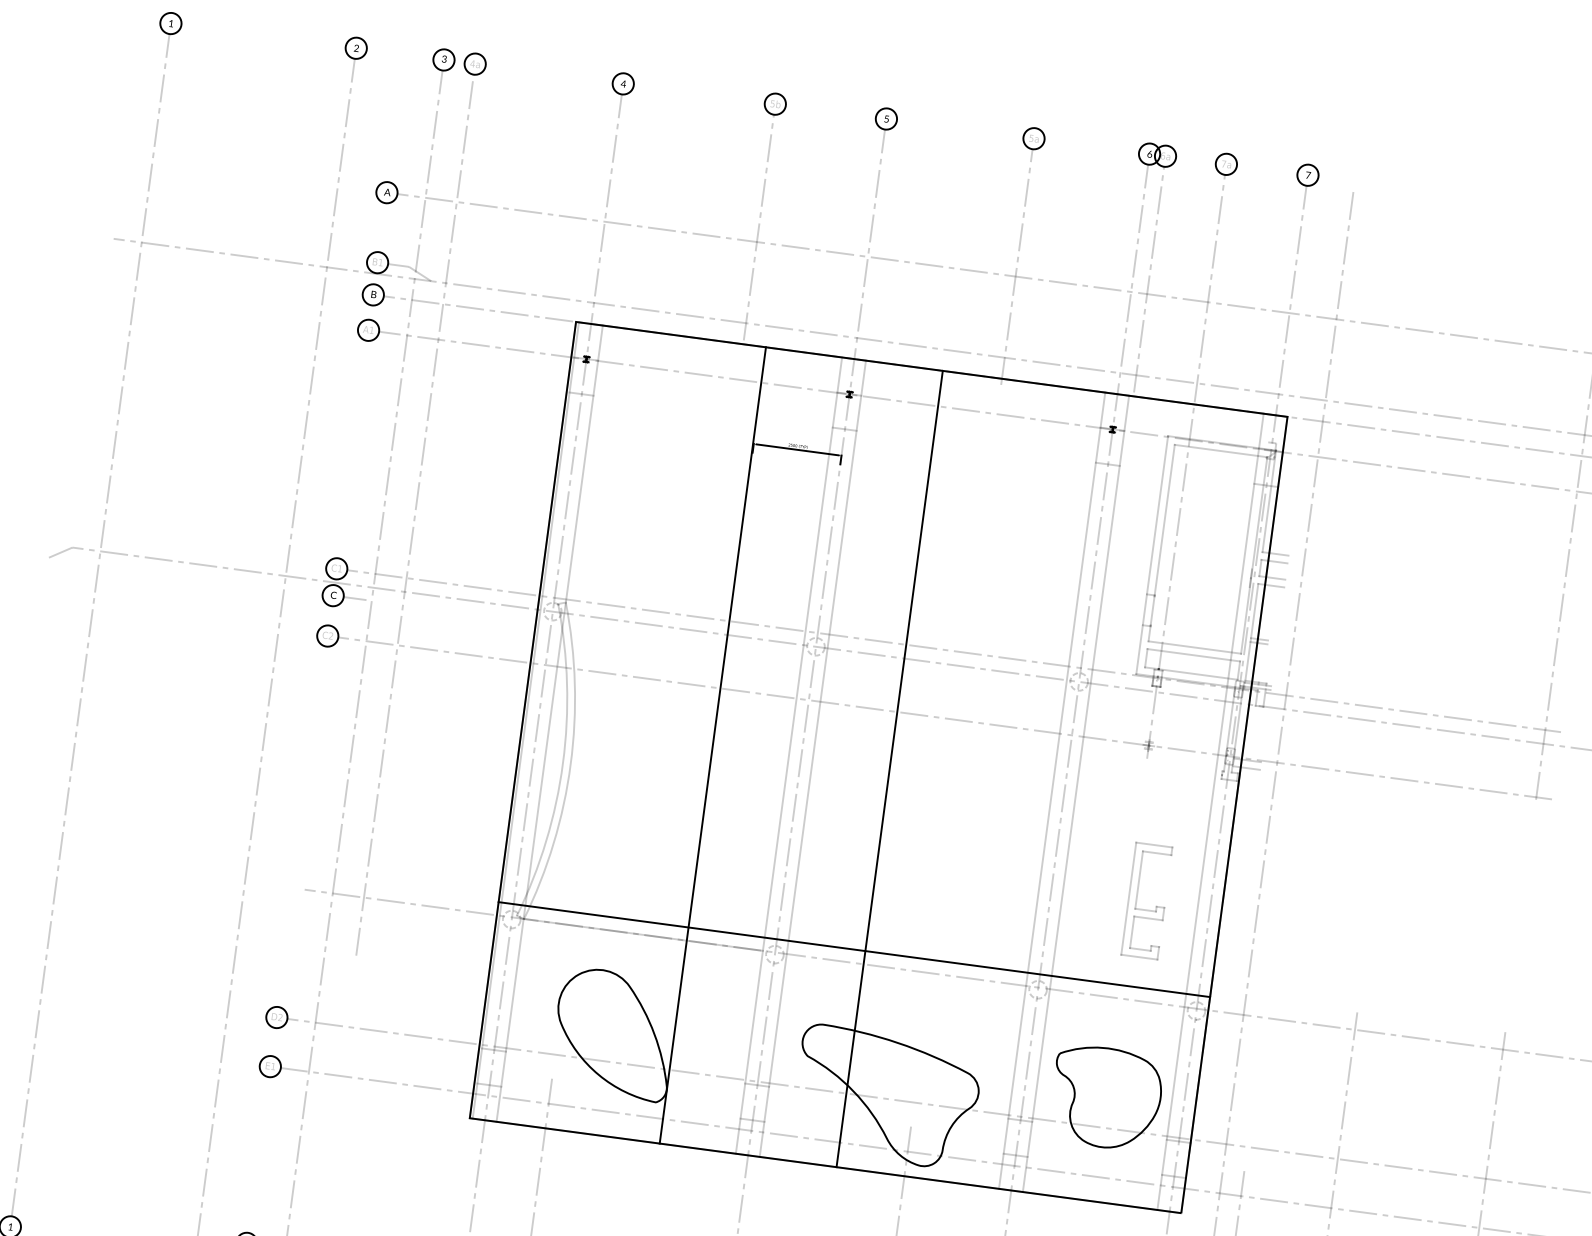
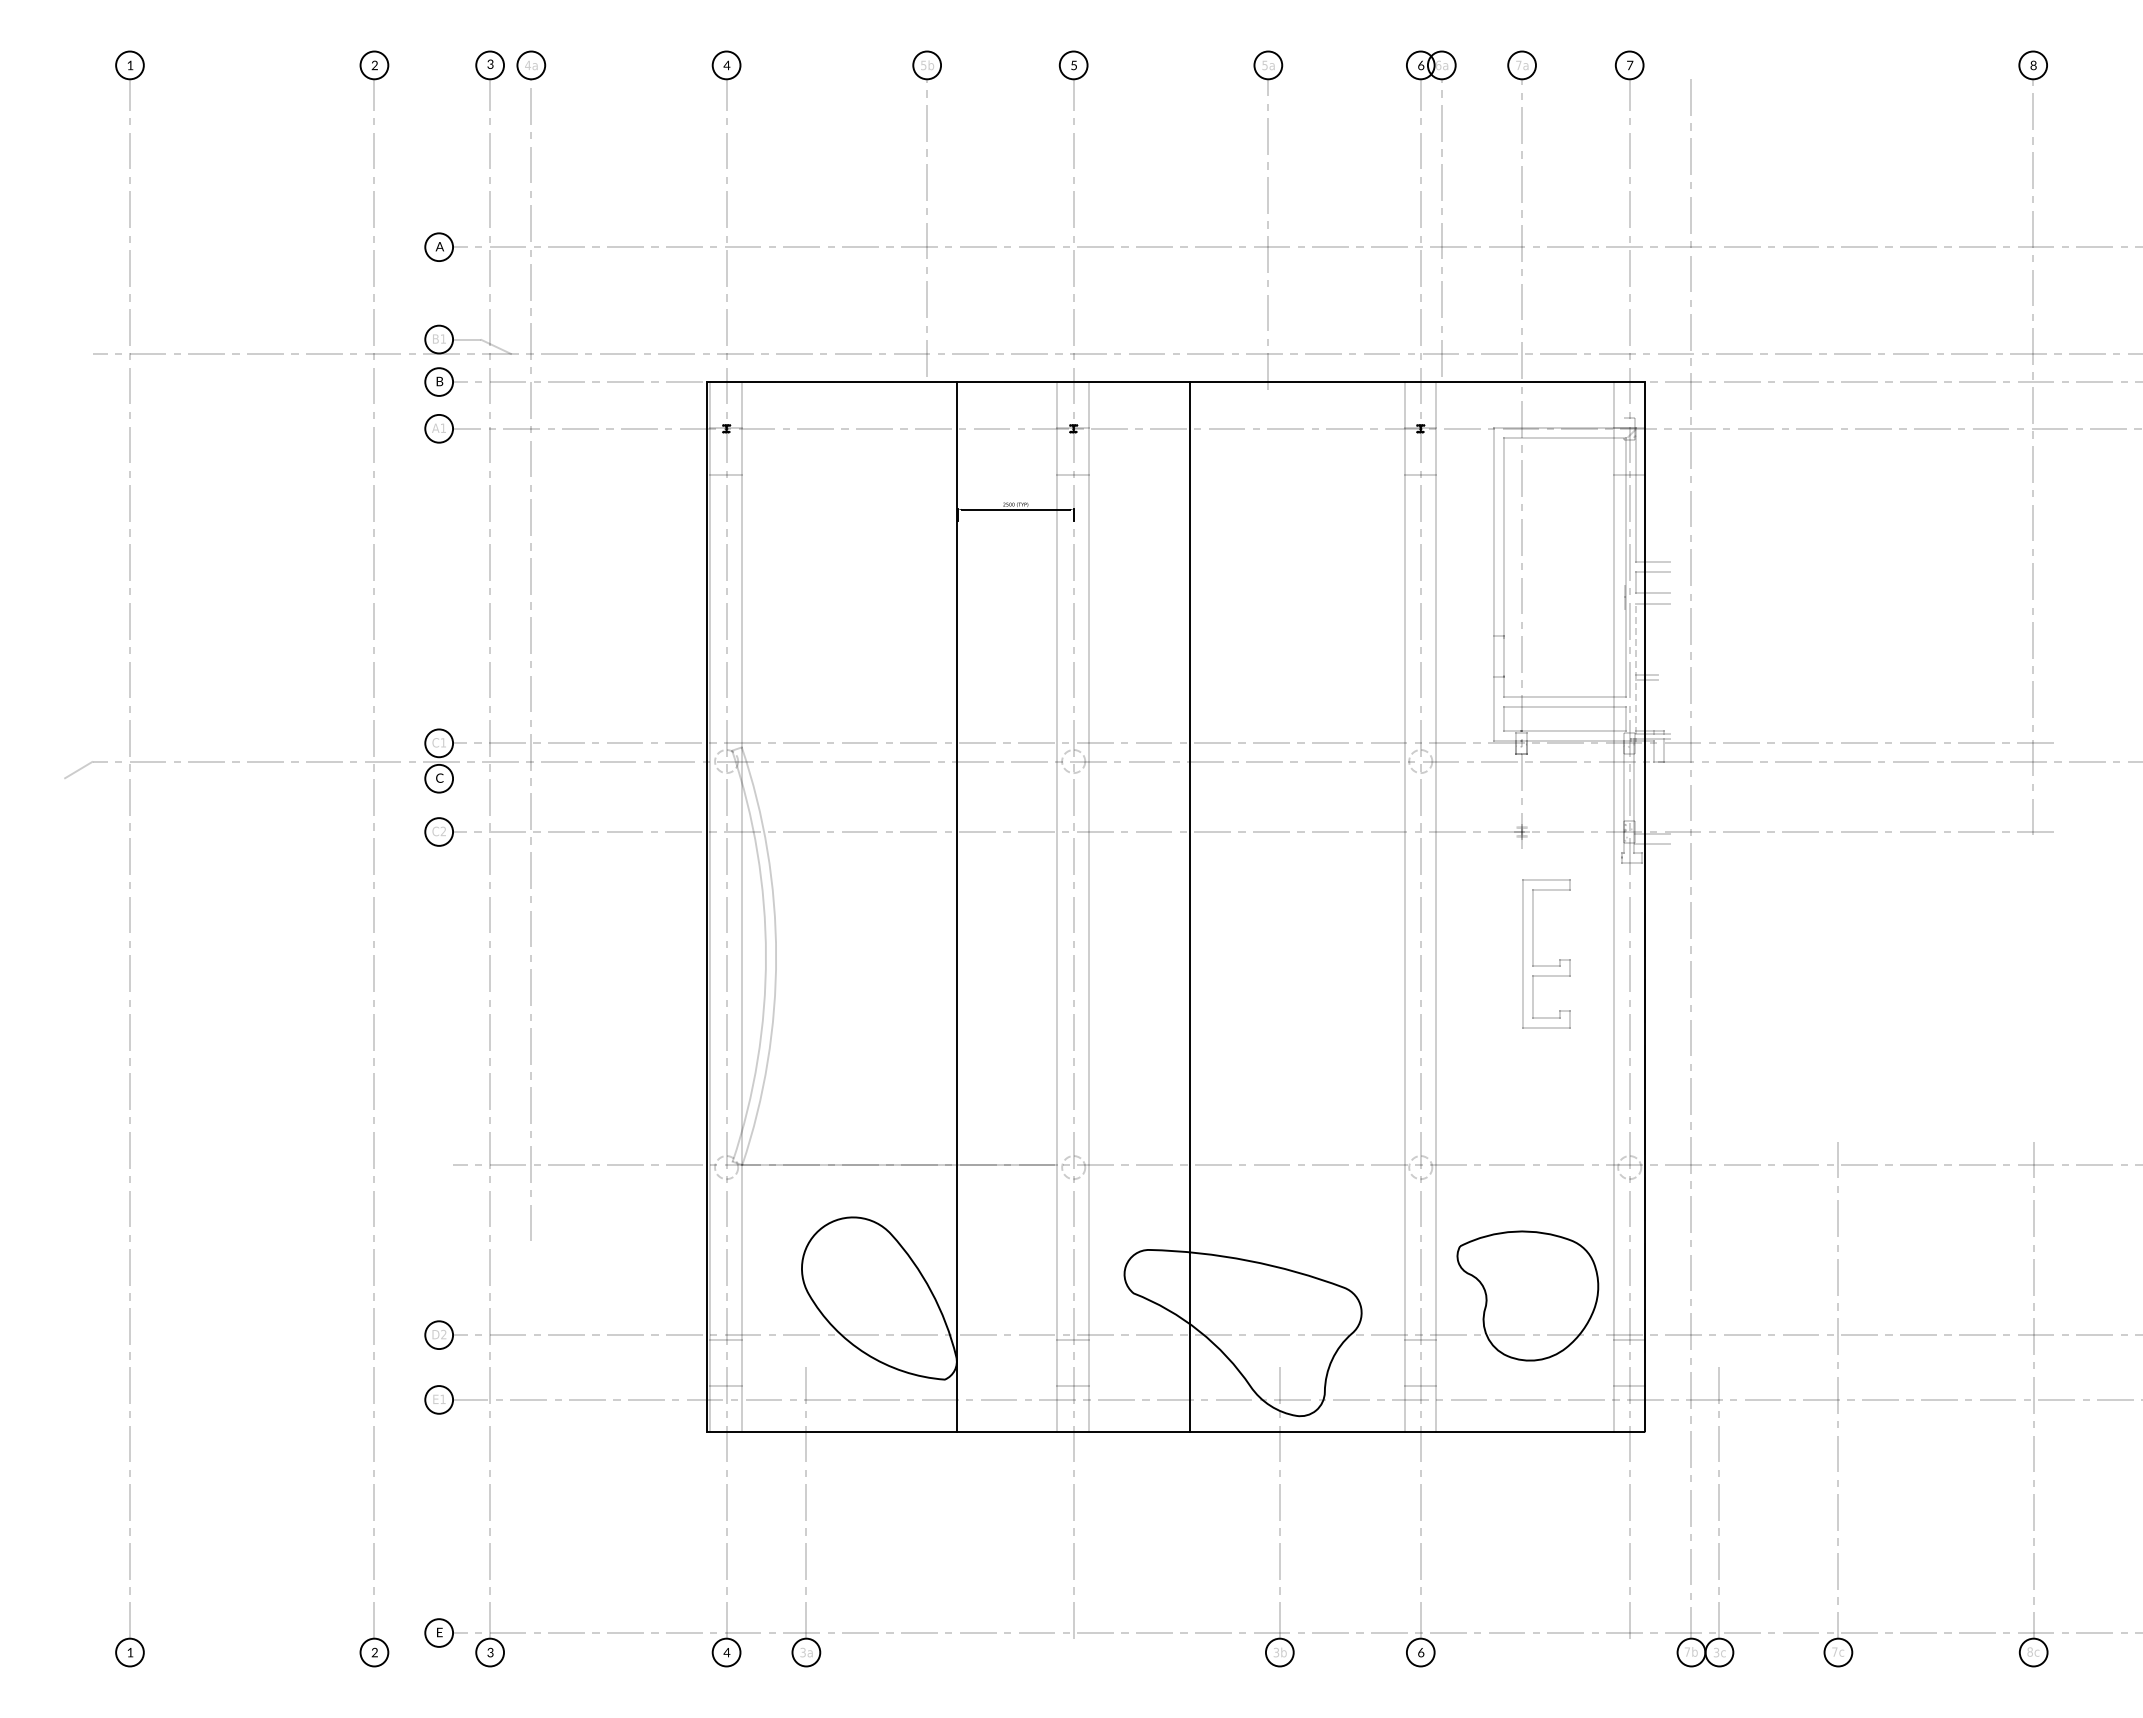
line: (355, 598) -> (468, 778), removed
line: (1251, 633) -> (1635, 668), solid -> dashed
part: (1145, 909) -> (1546, 965), moved
line: (854, 949) -> (1175, 1147), removed

